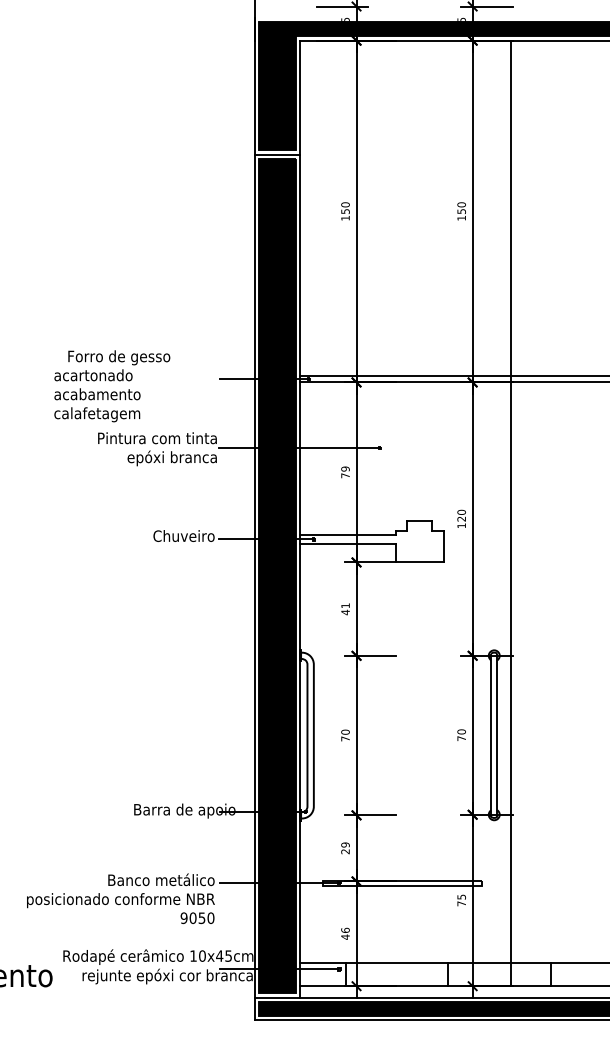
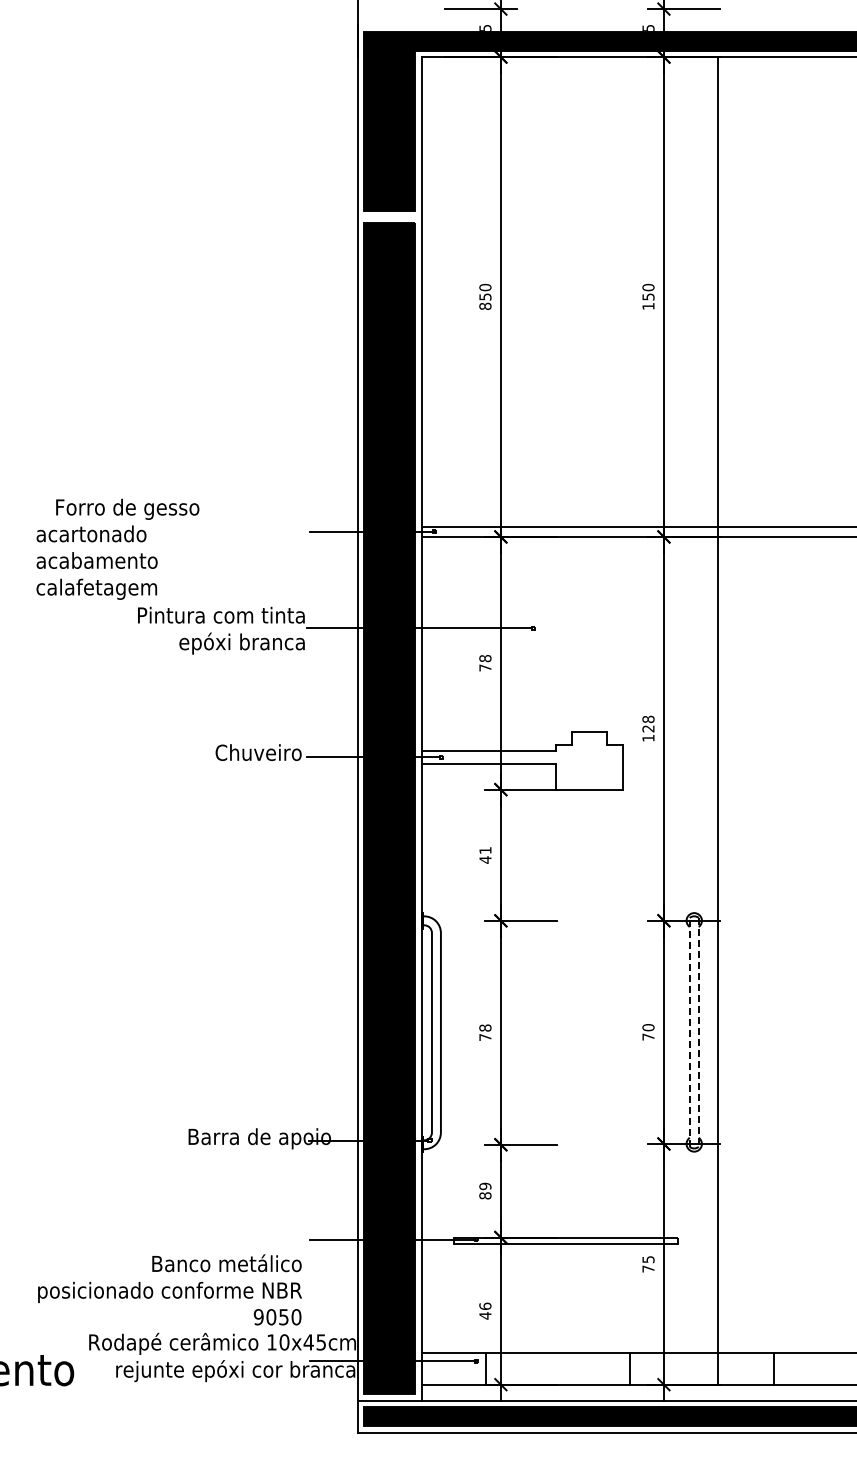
line: (277, 154) -> (389, 217), removed
text: (345, 217) -> (485, 305), 150 -> 850
text: (111, 385) -> (117, 548), moved
text: (345, 469) -> (485, 658), 79 -> 78
text: (461, 512) -> (648, 719), 120 -> 128
text: (345, 731) -> (485, 1027), 70 -> 78
line: (490, 734) -> (689, 1031), solid -> dashed
line: (497, 735) -> (698, 1032), solid -> dashed
text: (345, 851) -> (485, 1195), 29 -> 89
text: (120, 898) -> (169, 1289), moved

